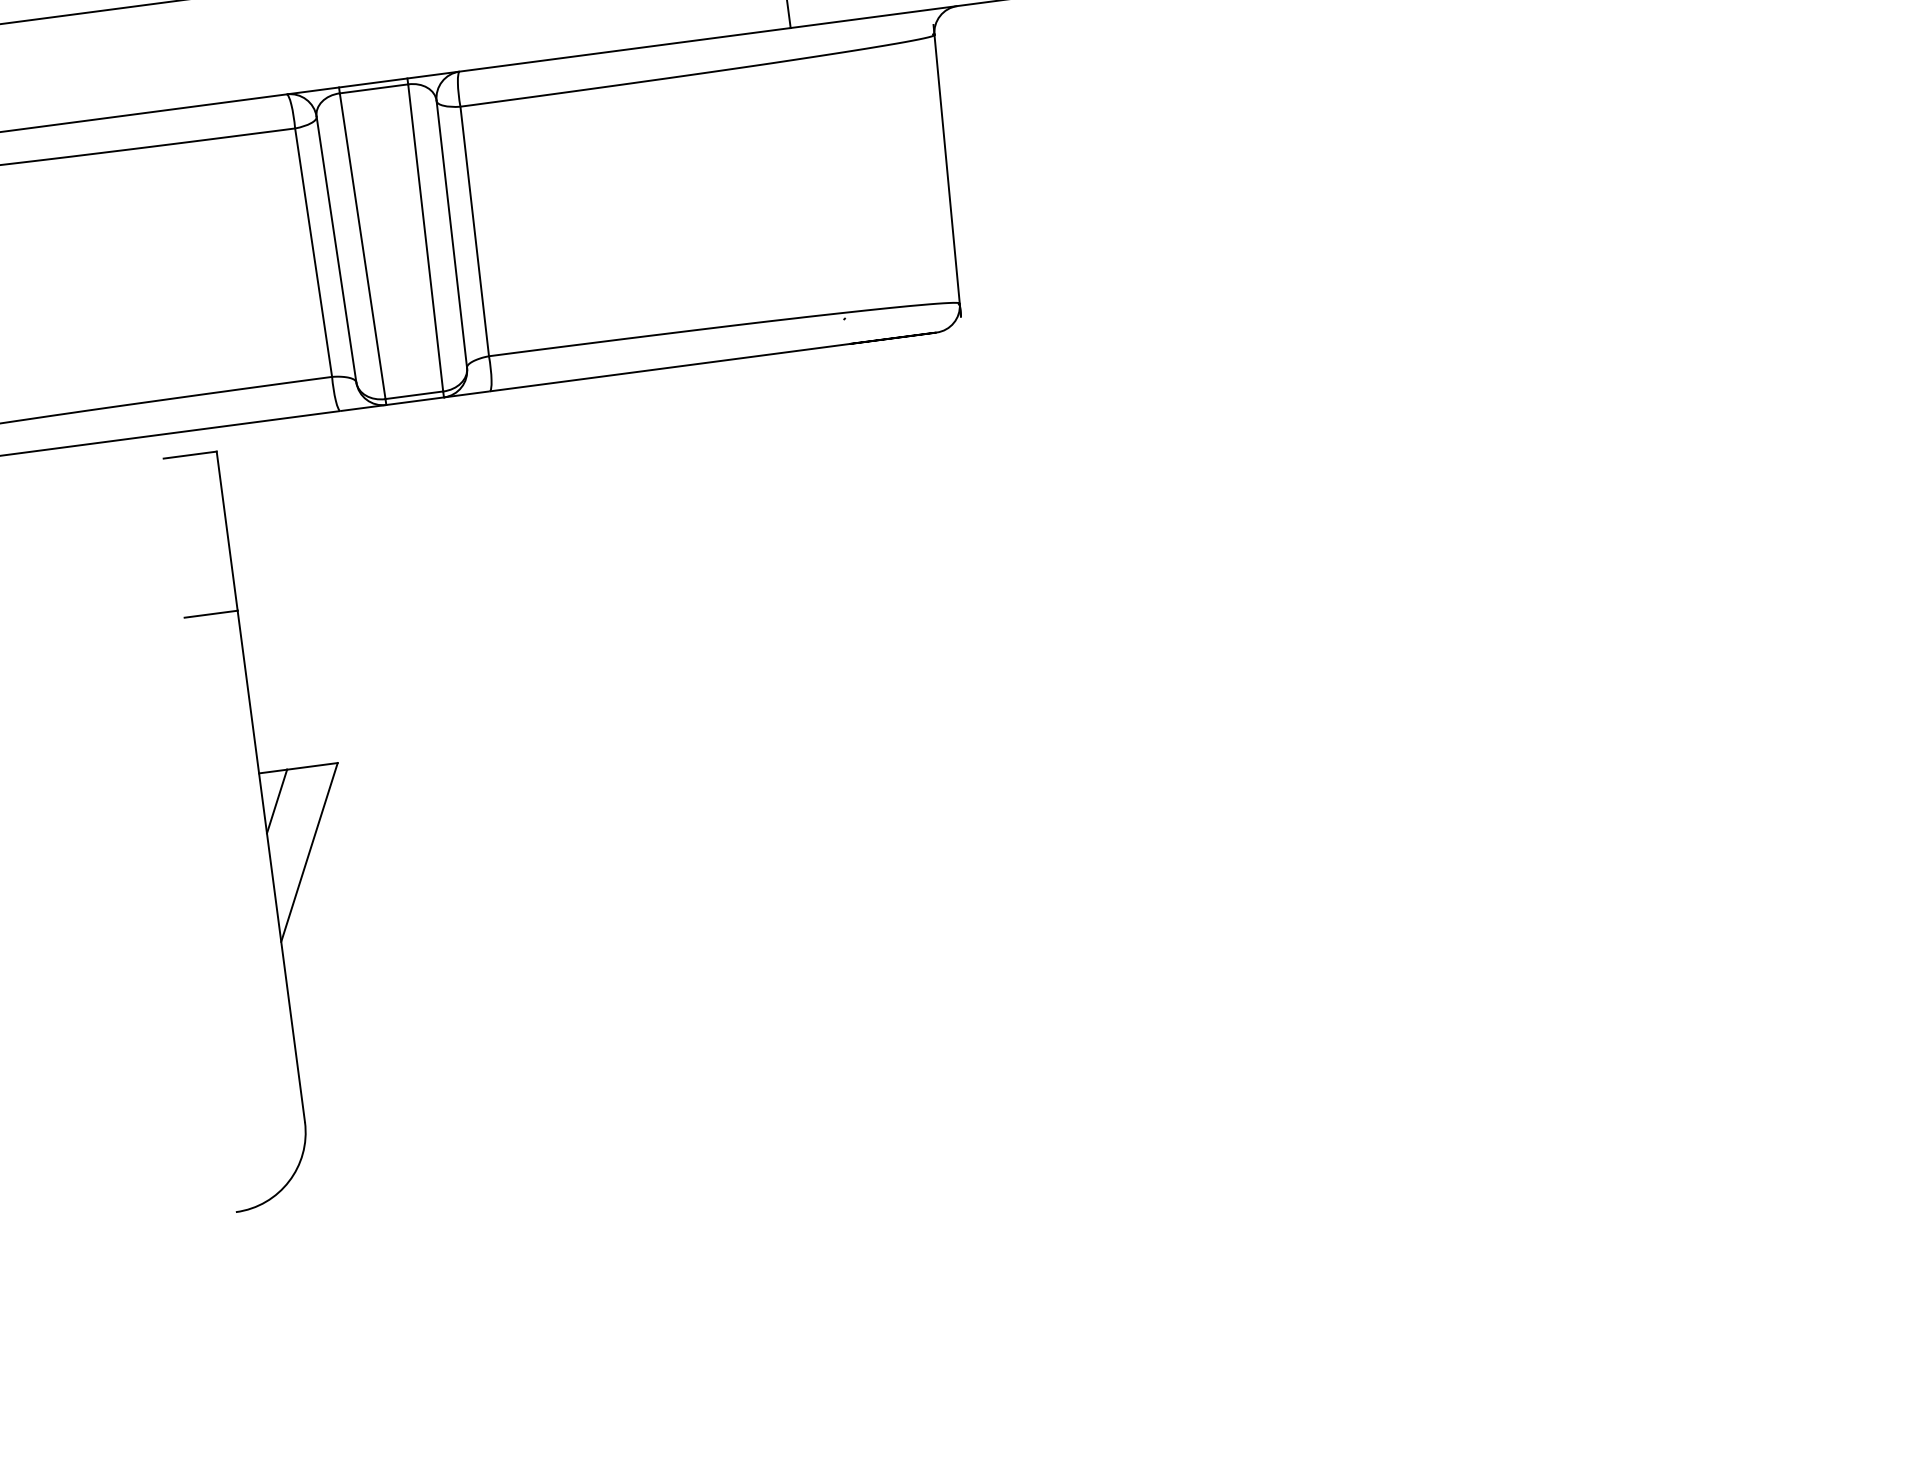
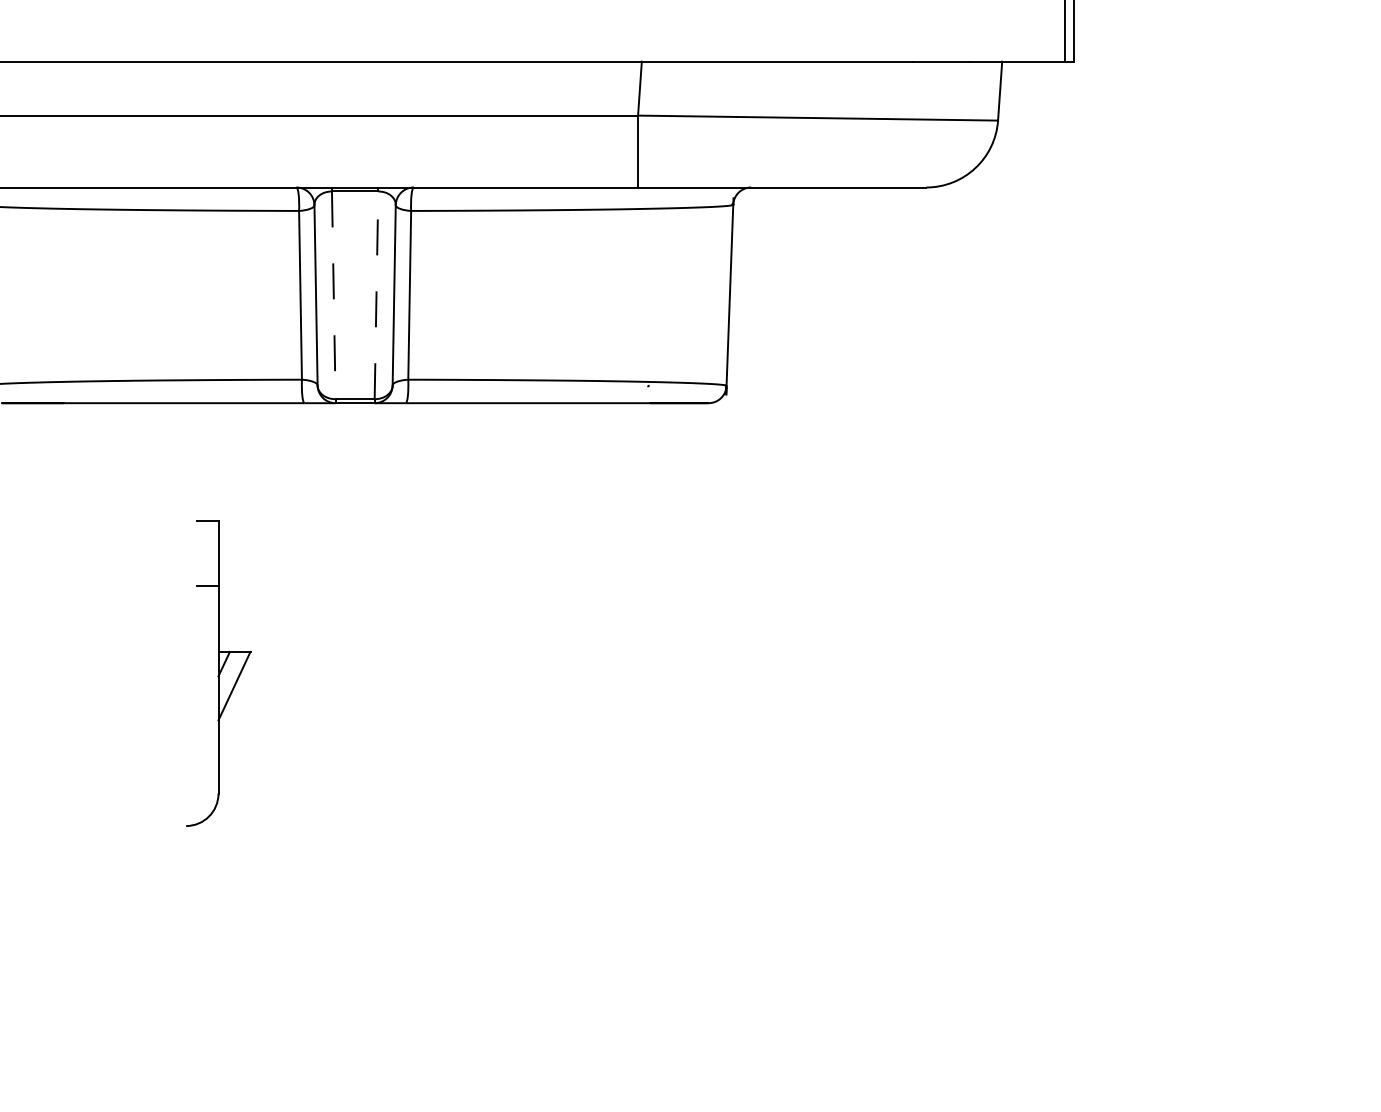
line: (425, 238) -> (376, 295), solid -> dashed
line: (362, 246) -> (333, 295), solid -> dashed
part: (266, 826) -> (218, 673), size x0.6

